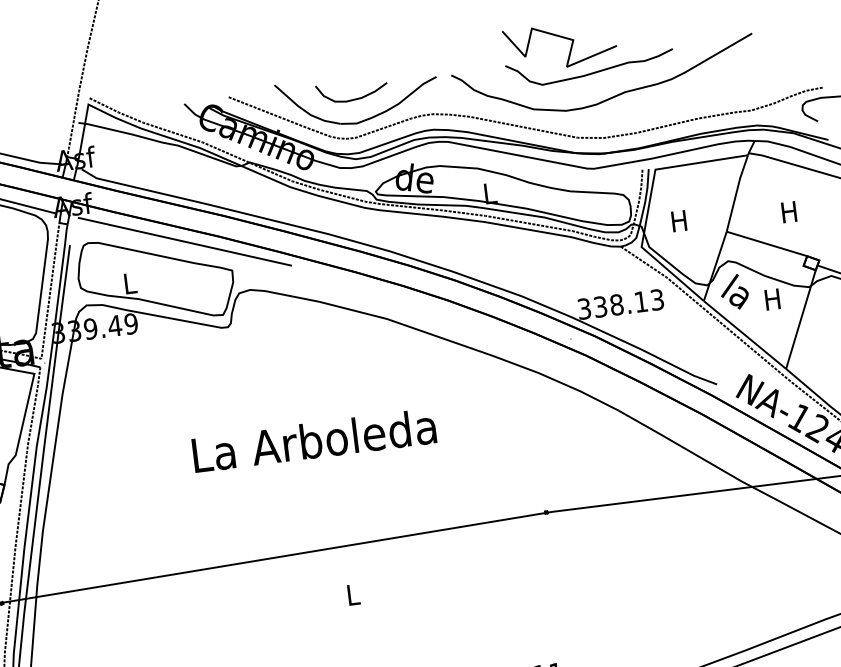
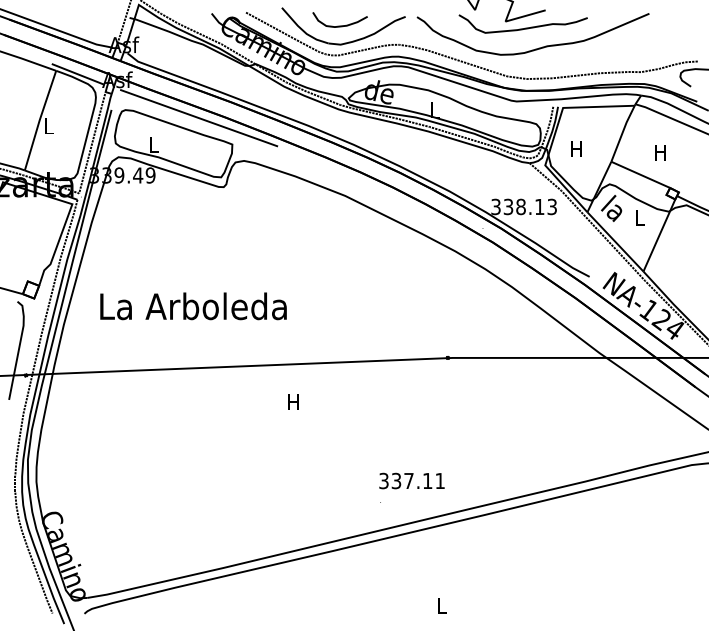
text: (772, 299) -> (639, 217), H -> L
text: (314, 440) -> (193, 306), moved
text: (353, 594) -> (293, 401), L -> H

